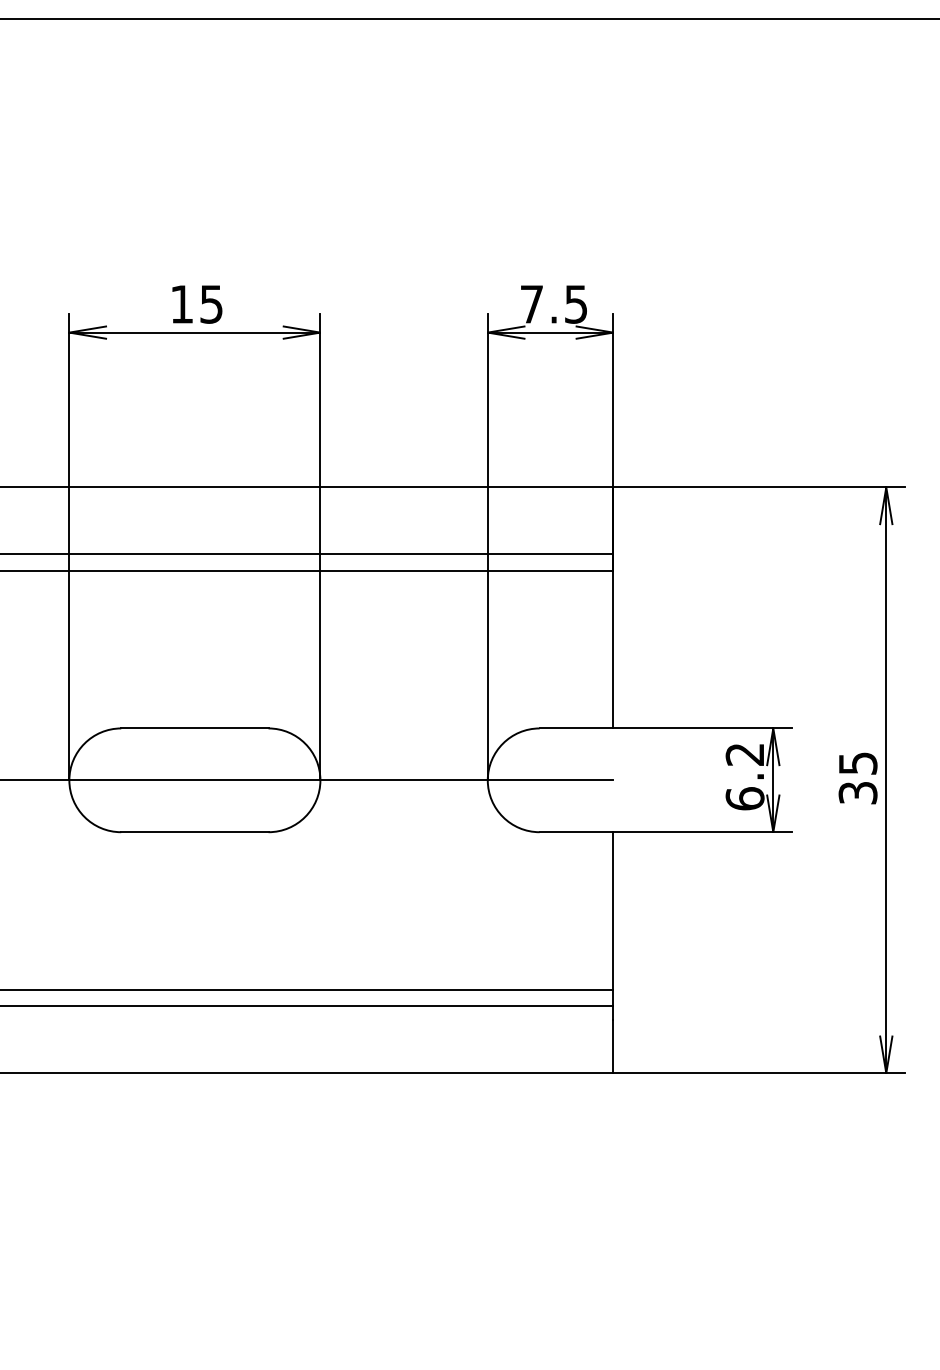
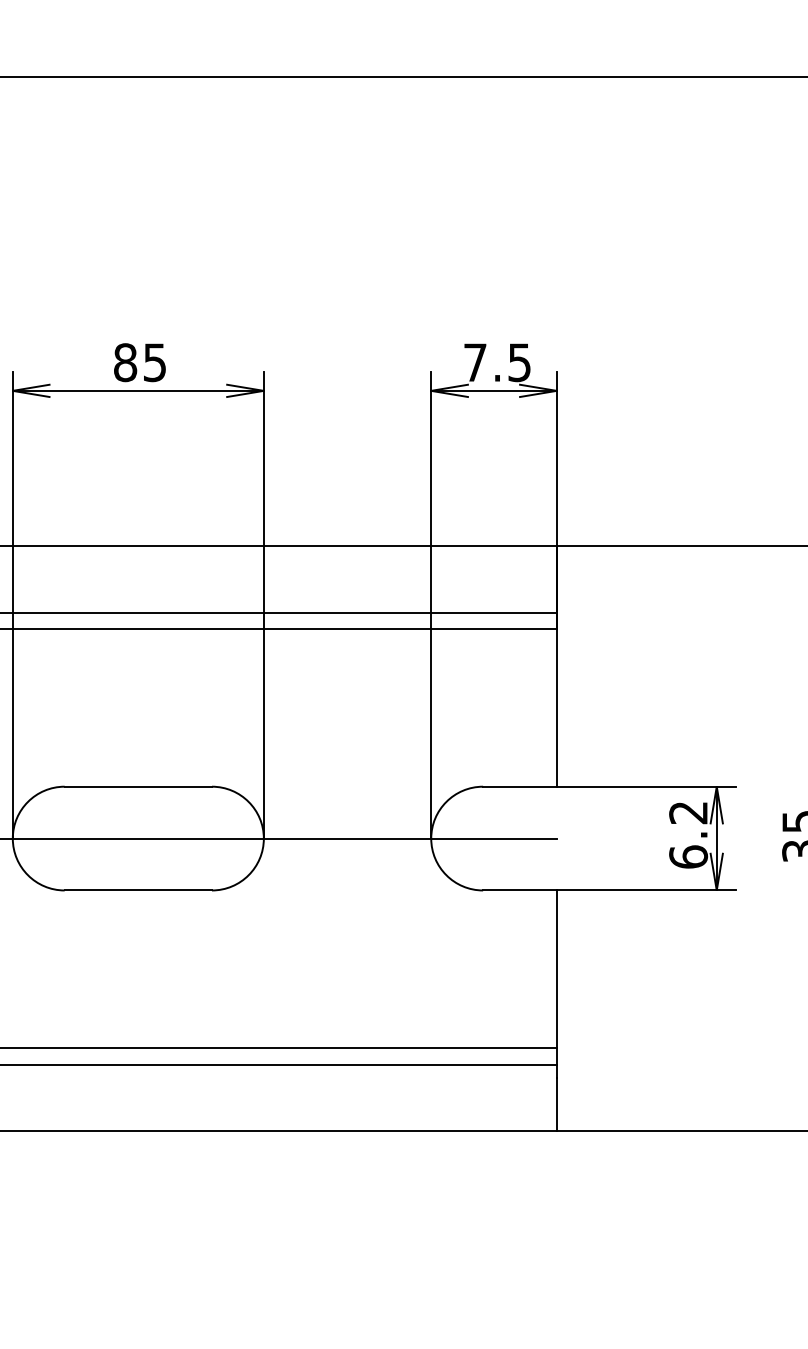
text: (181, 304) -> (124, 362), 15 -> 85

